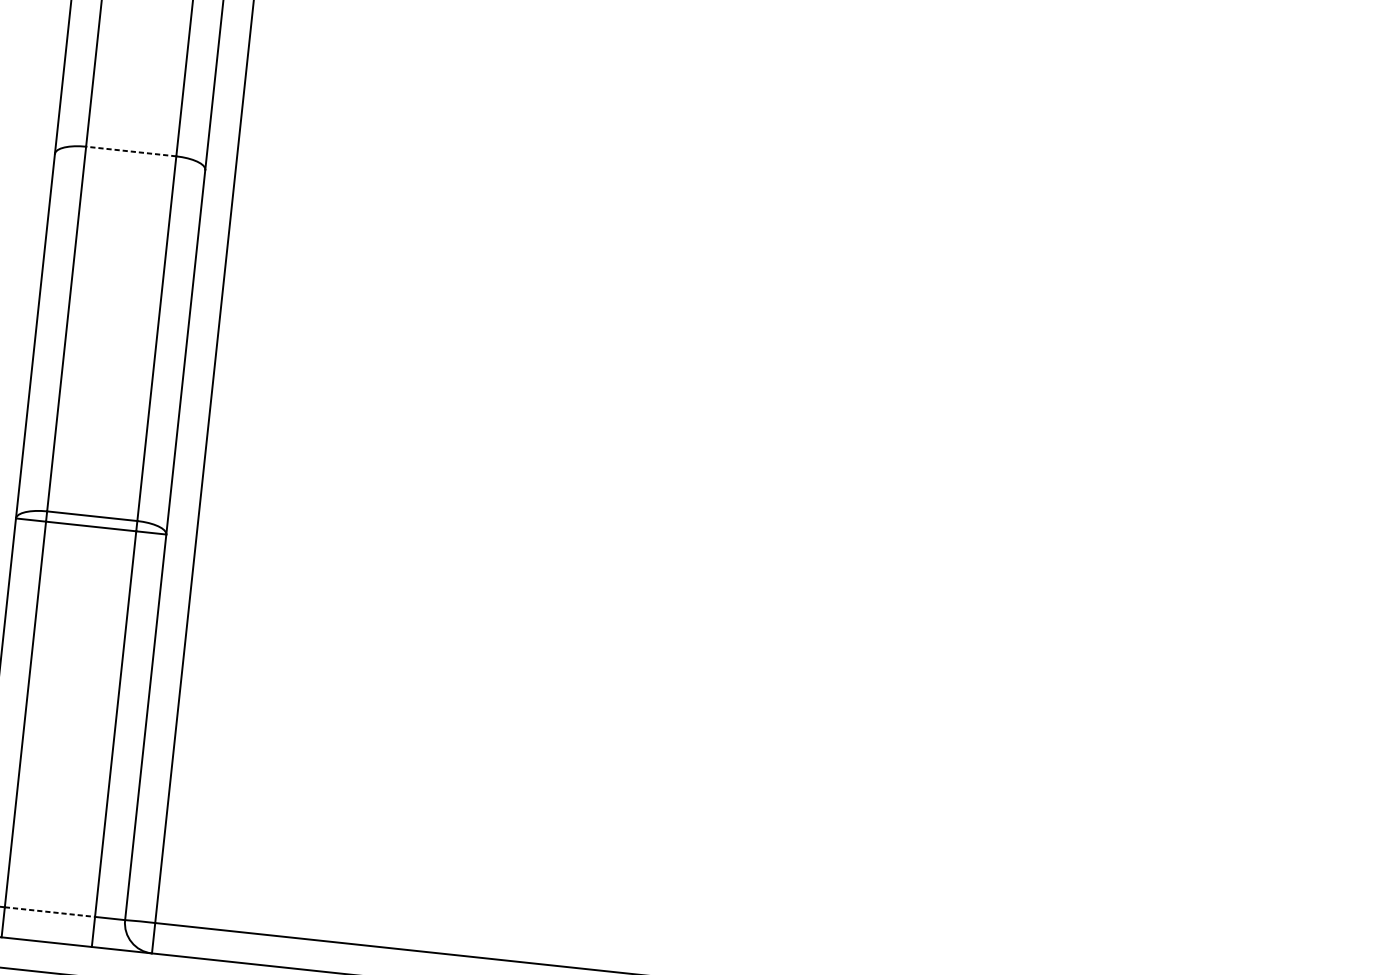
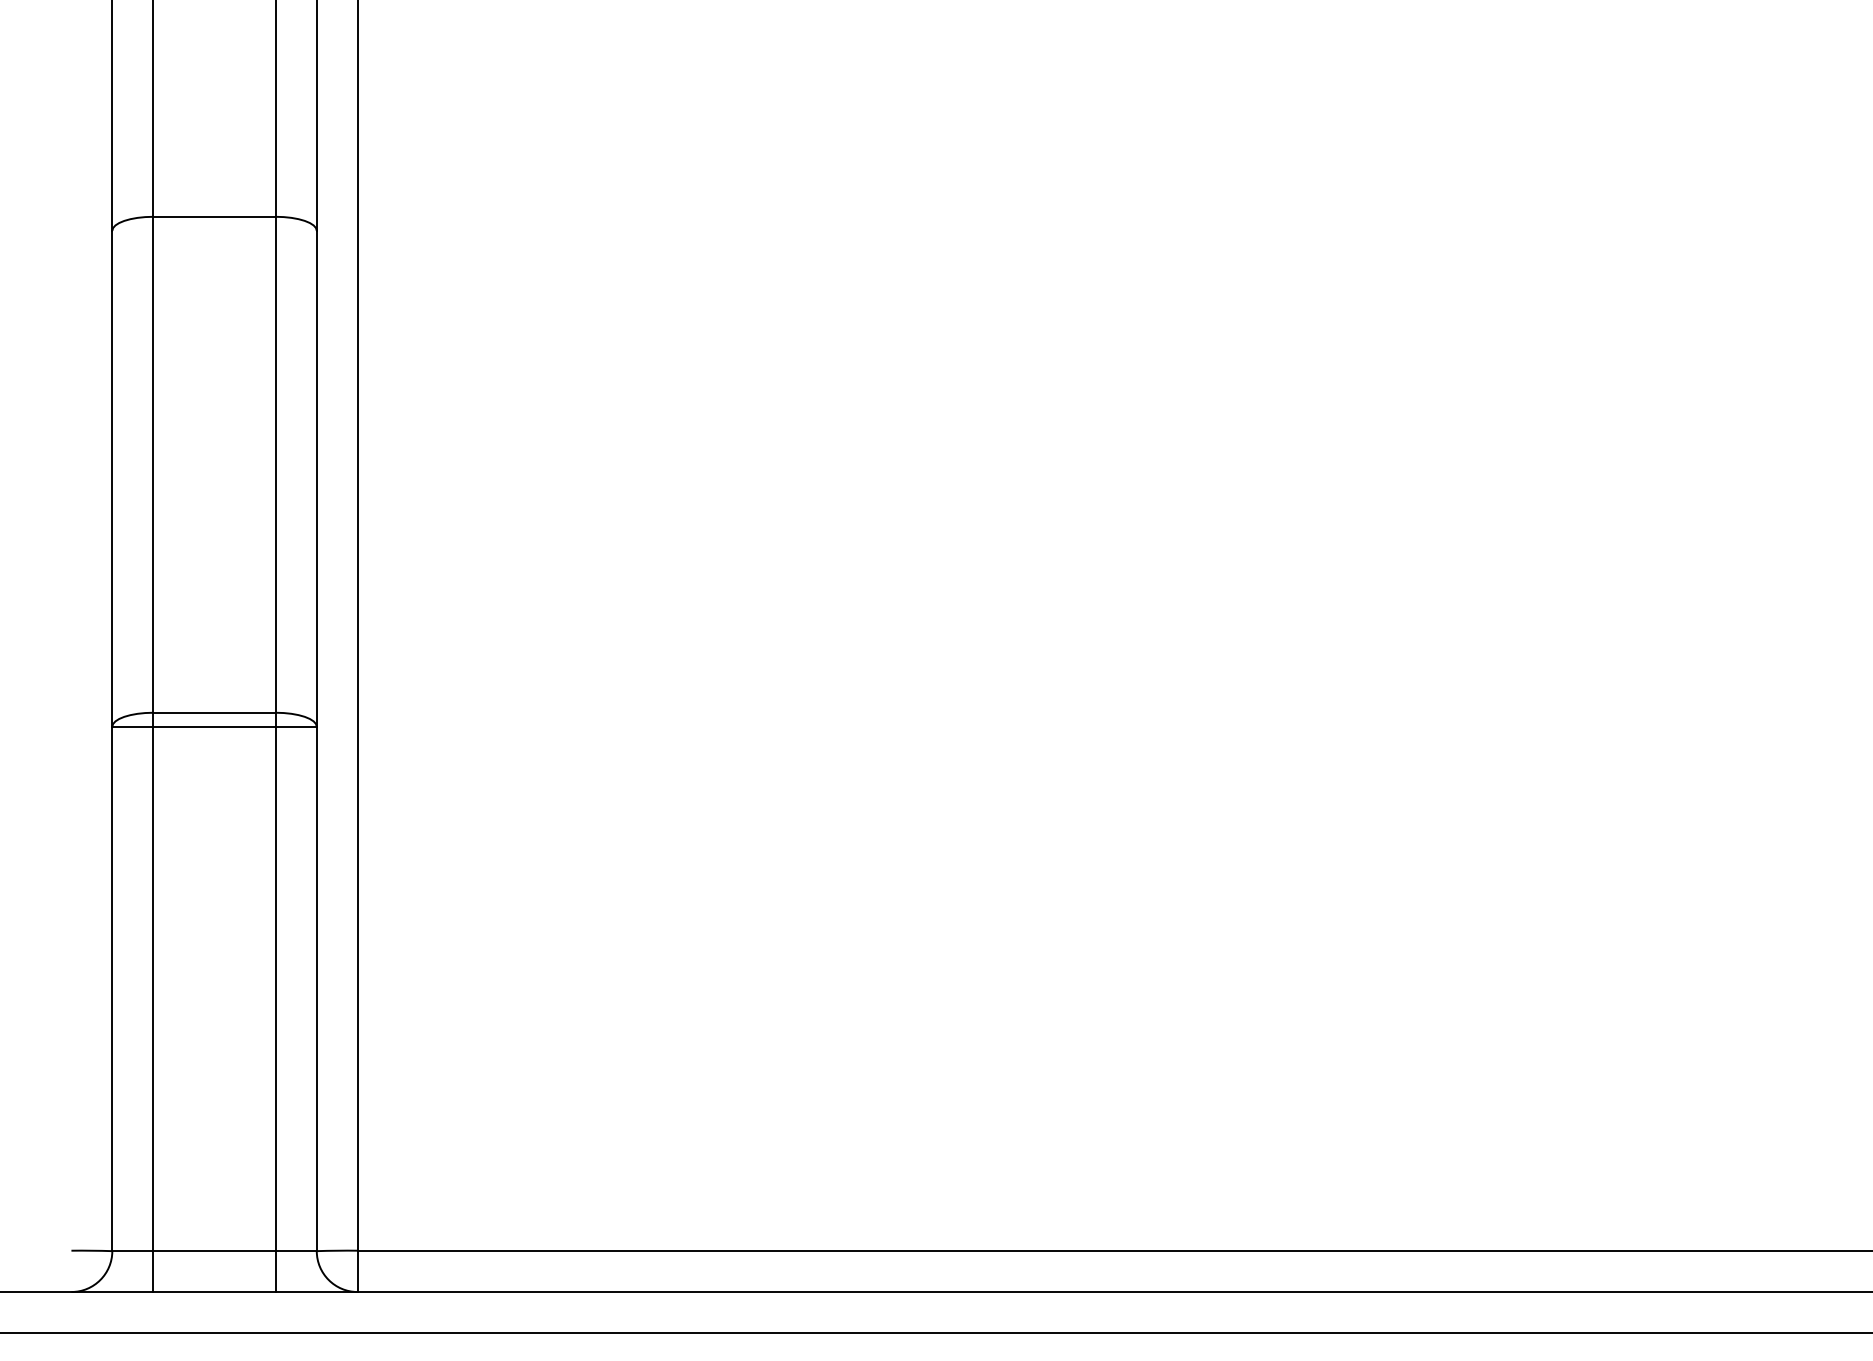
line: (131, 151) -> (214, 216), dashed -> solid
line: (50, 912) -> (215, 1251), dashed -> solid

